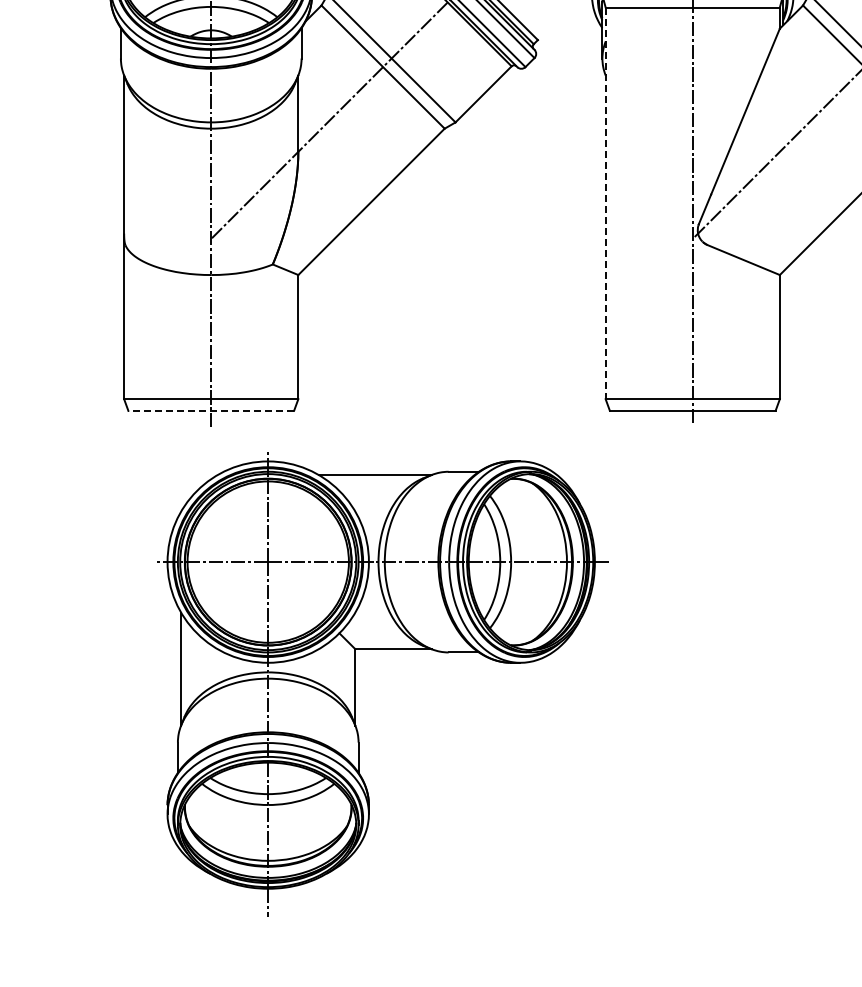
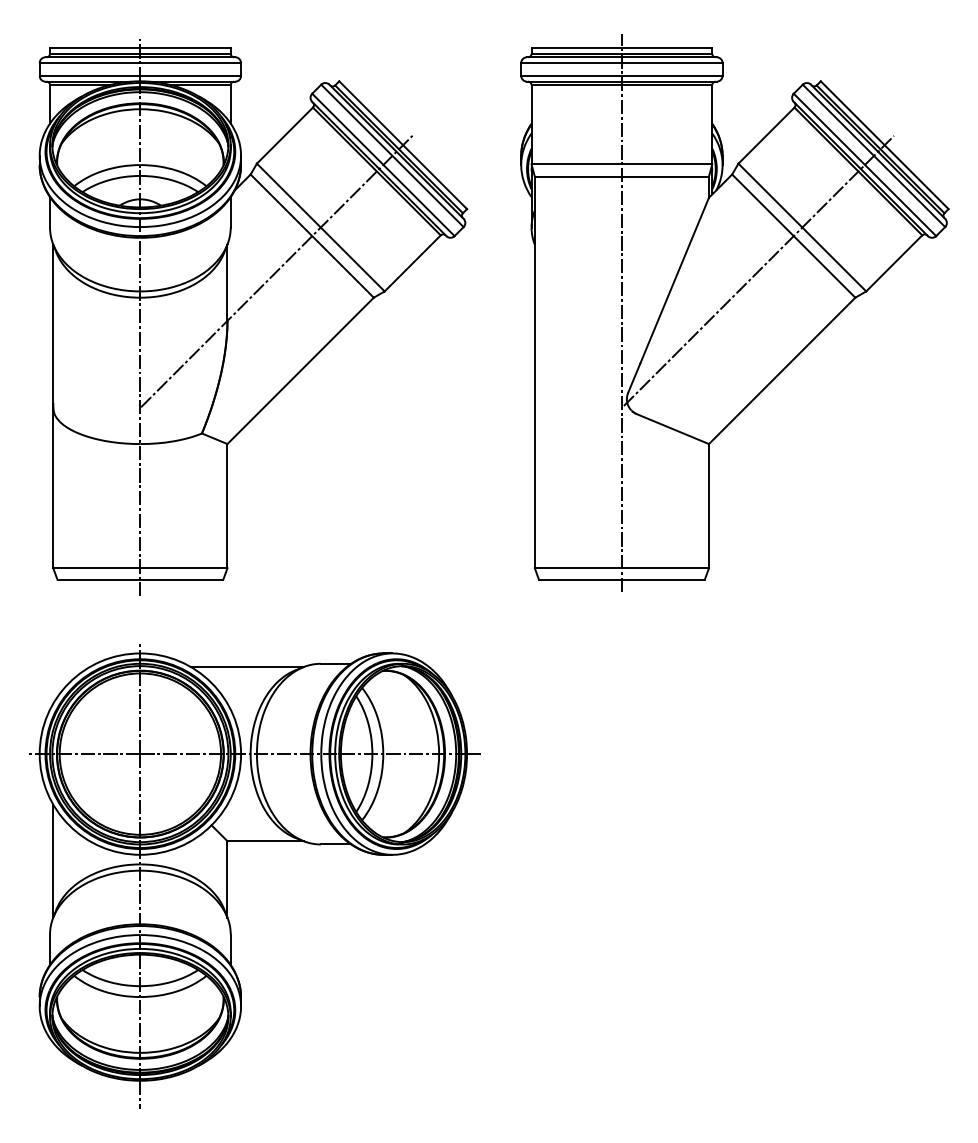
line: (605, 203) -> (534, 372), dashed -> solid
line: (211, 410) -> (140, 579), dashed -> solid
part: (355, 684) -> (227, 876), moved

